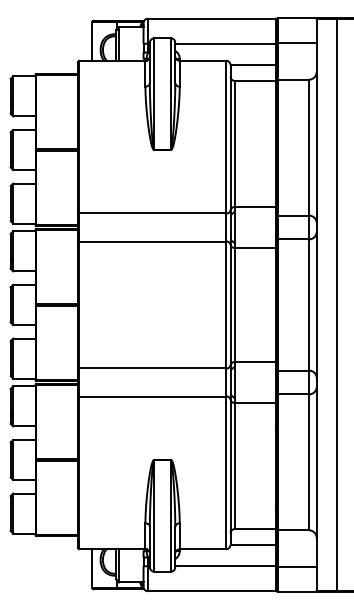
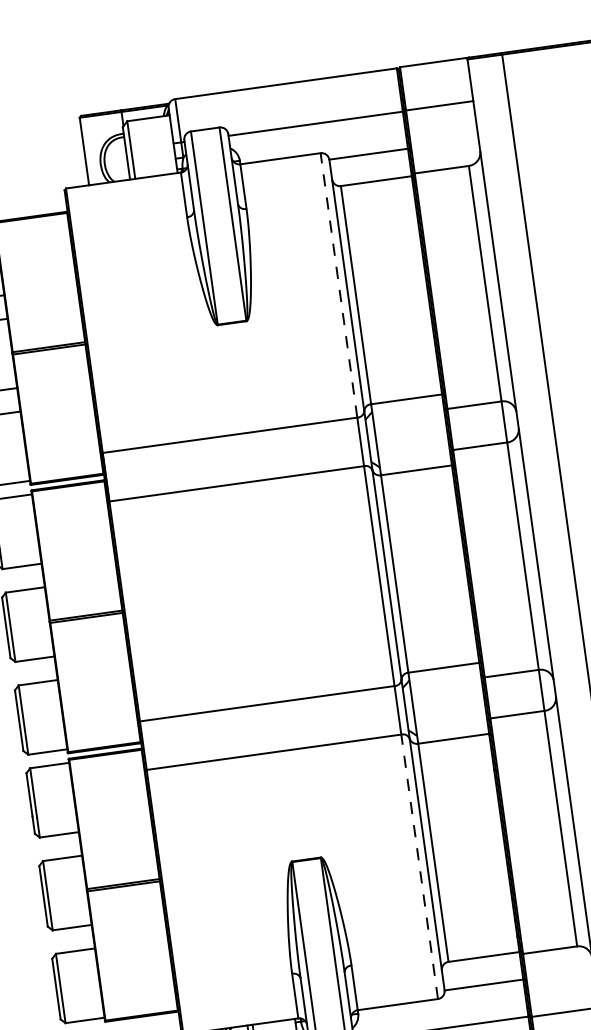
line: (226, 136) -> (339, 284), solid -> dashed
line: (226, 472) -> (420, 866), solid -> dashed

